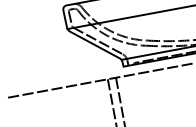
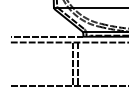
line: (63, 77) -> (46, 36), added

